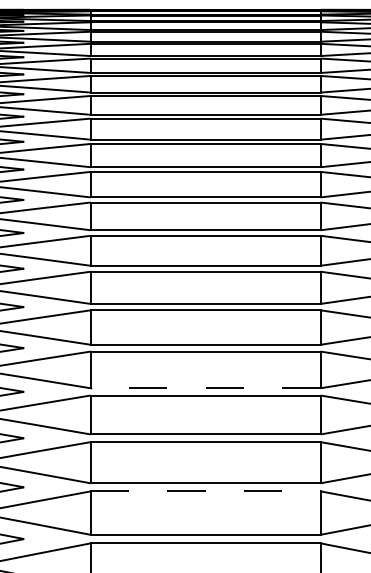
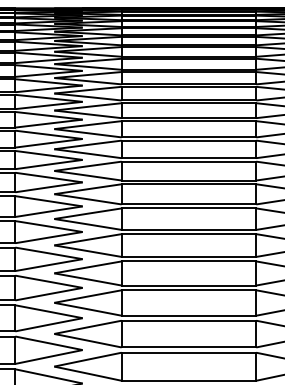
line: (204, 387) -> (188, 229), dashed -> solid
line: (206, 491) -> (189, 290), dashed -> solid

